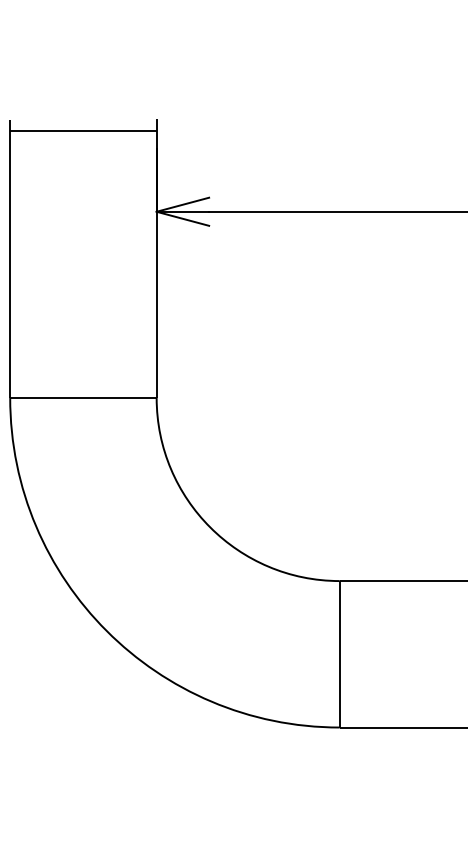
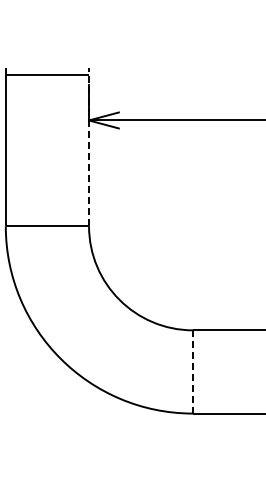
line: (157, 257) -> (89, 146), solid -> dashed
line: (340, 653) -> (193, 371), solid -> dashed

